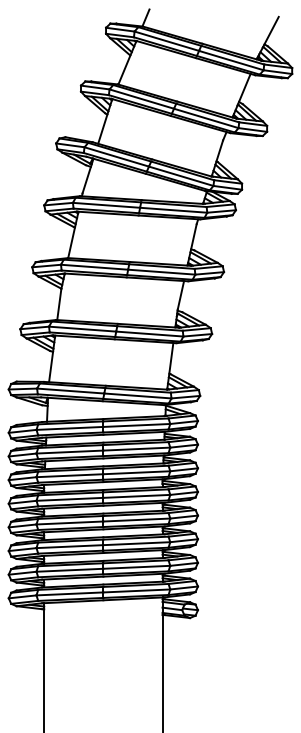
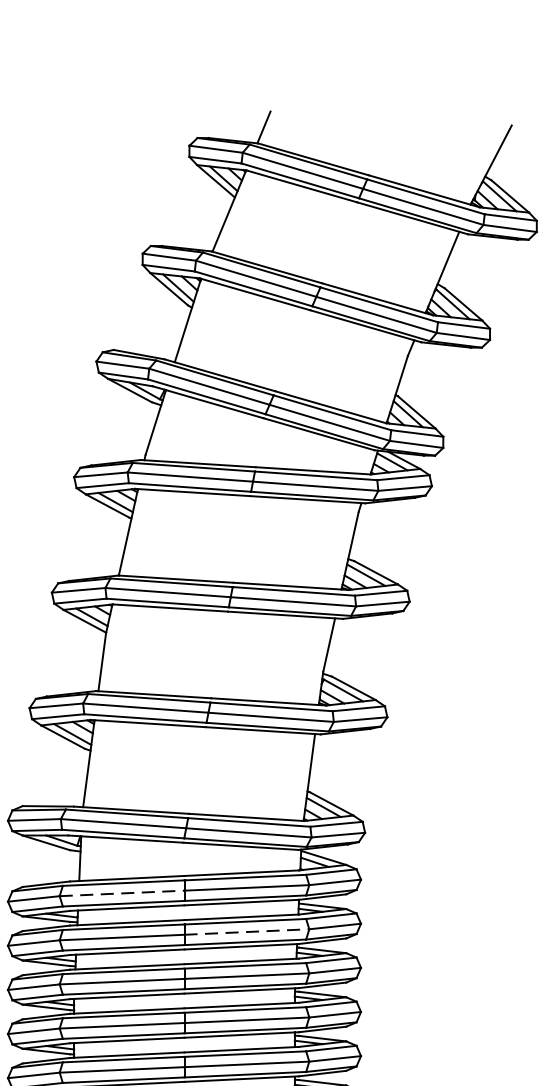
line: (70, 428) -> (123, 893), solid -> dashed
line: (137, 449) -> (248, 932), solid -> dashed

